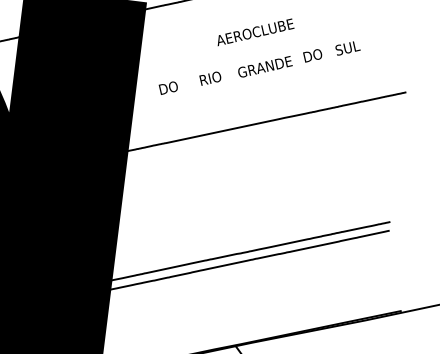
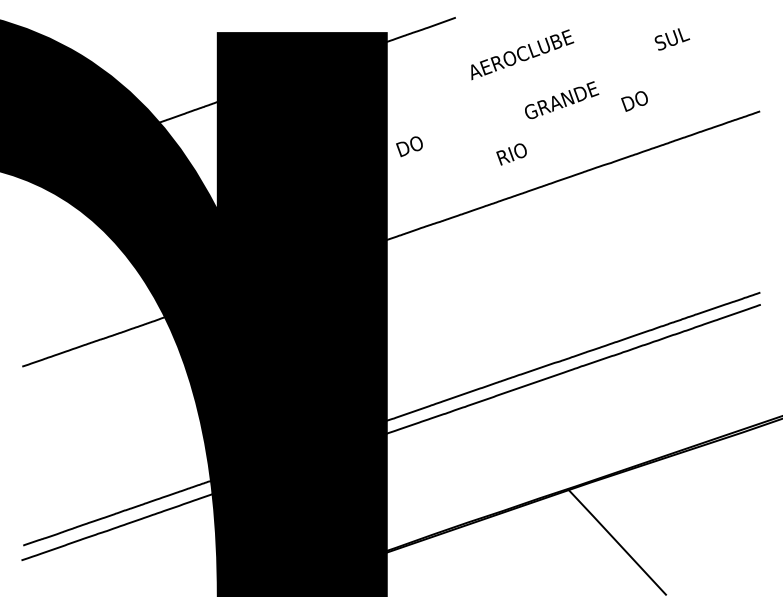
text: (256, 32) -> (522, 54), moved
text: (348, 48) -> (672, 39), moved
text: (312, 55) -> (634, 101), moved
text: (210, 78) -> (511, 154), moved
text: (168, 88) -> (409, 146), moved

